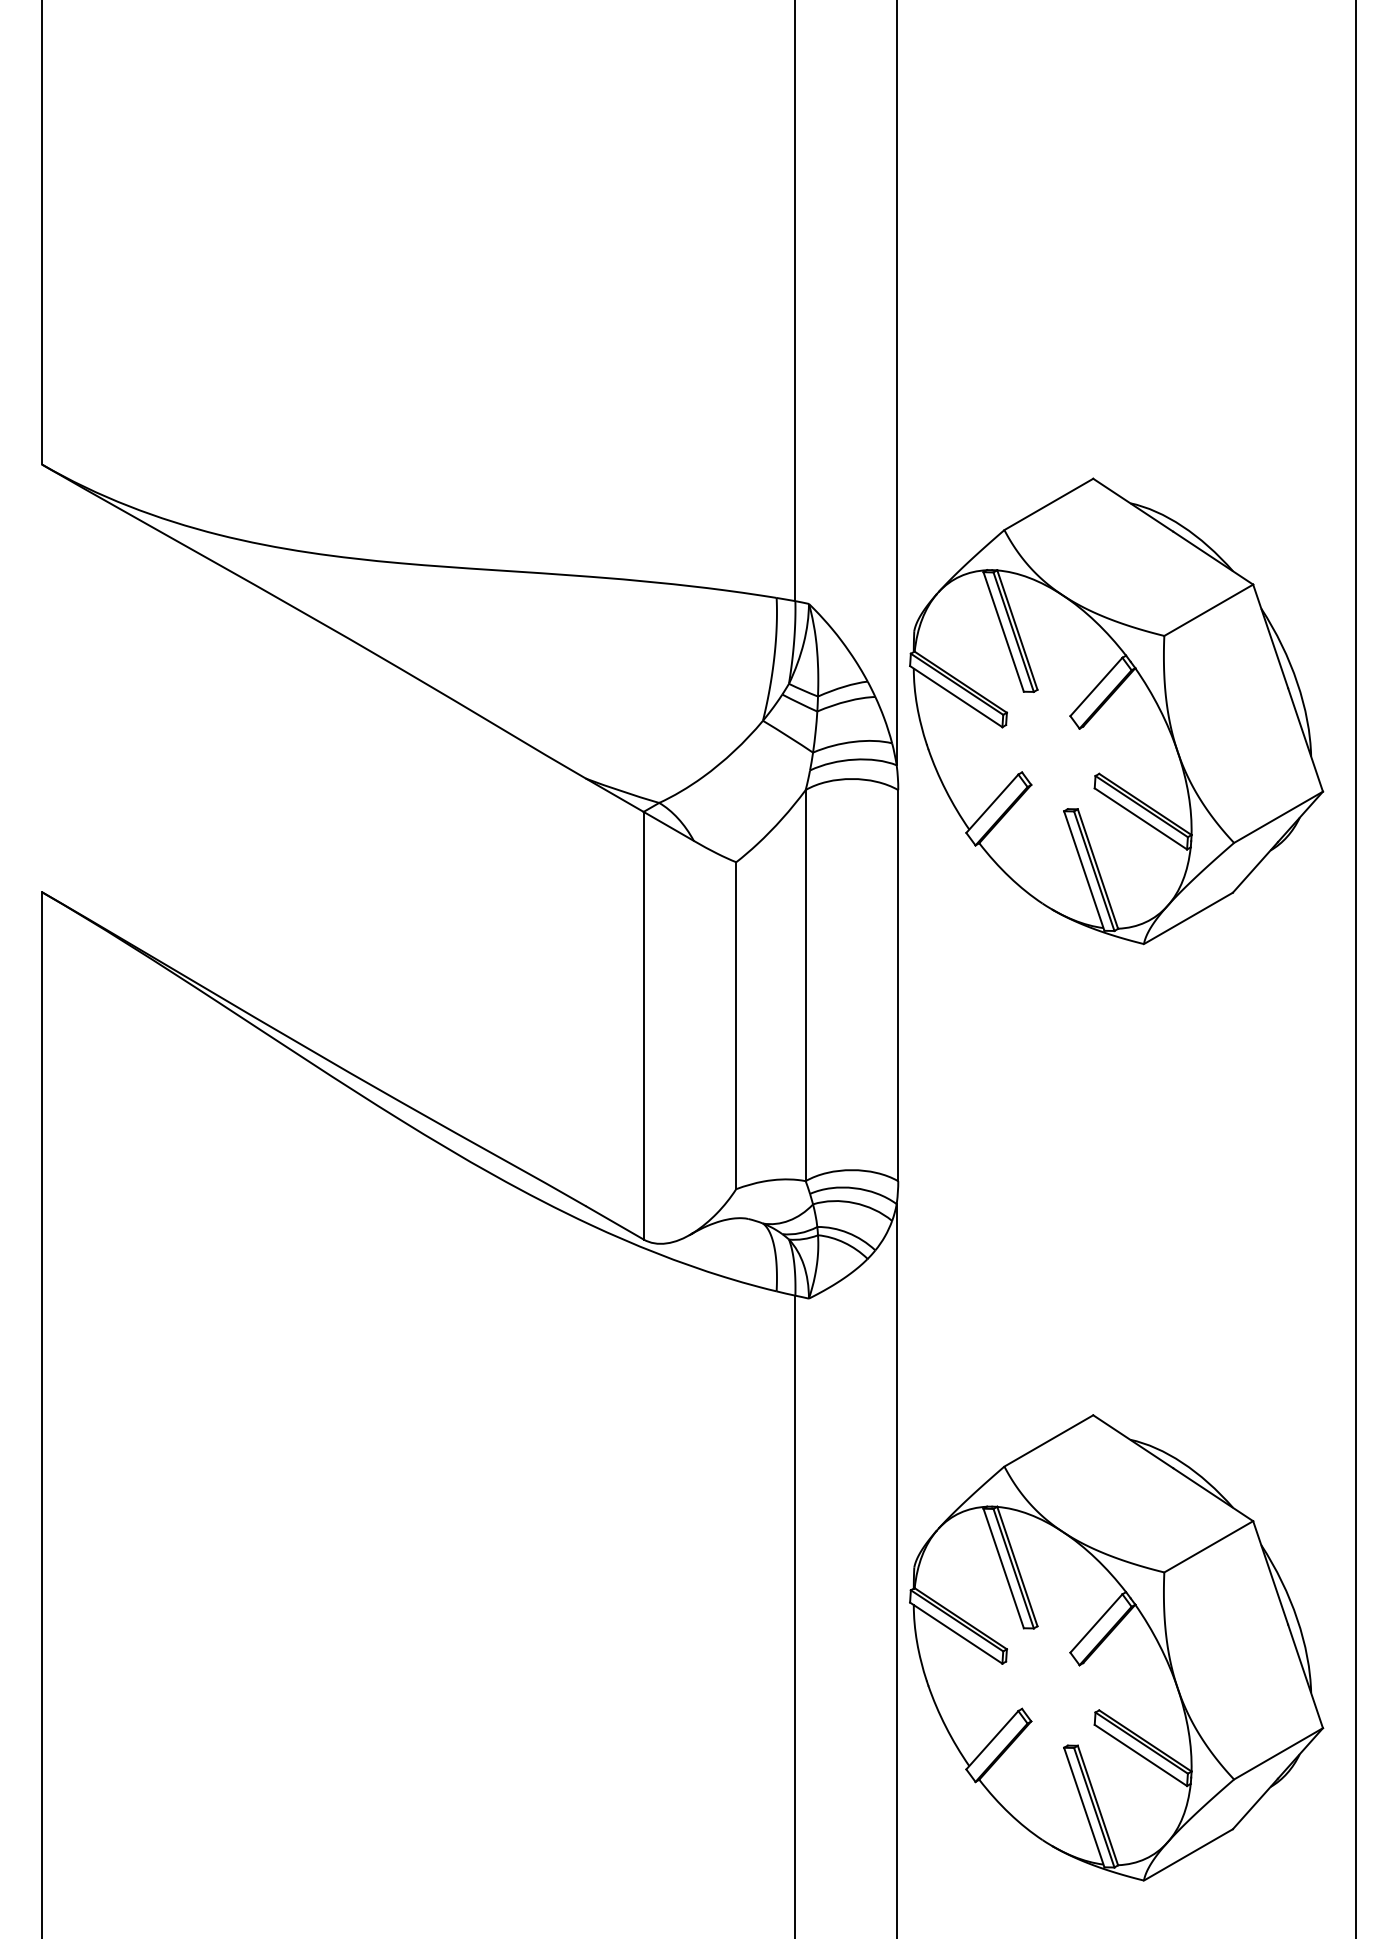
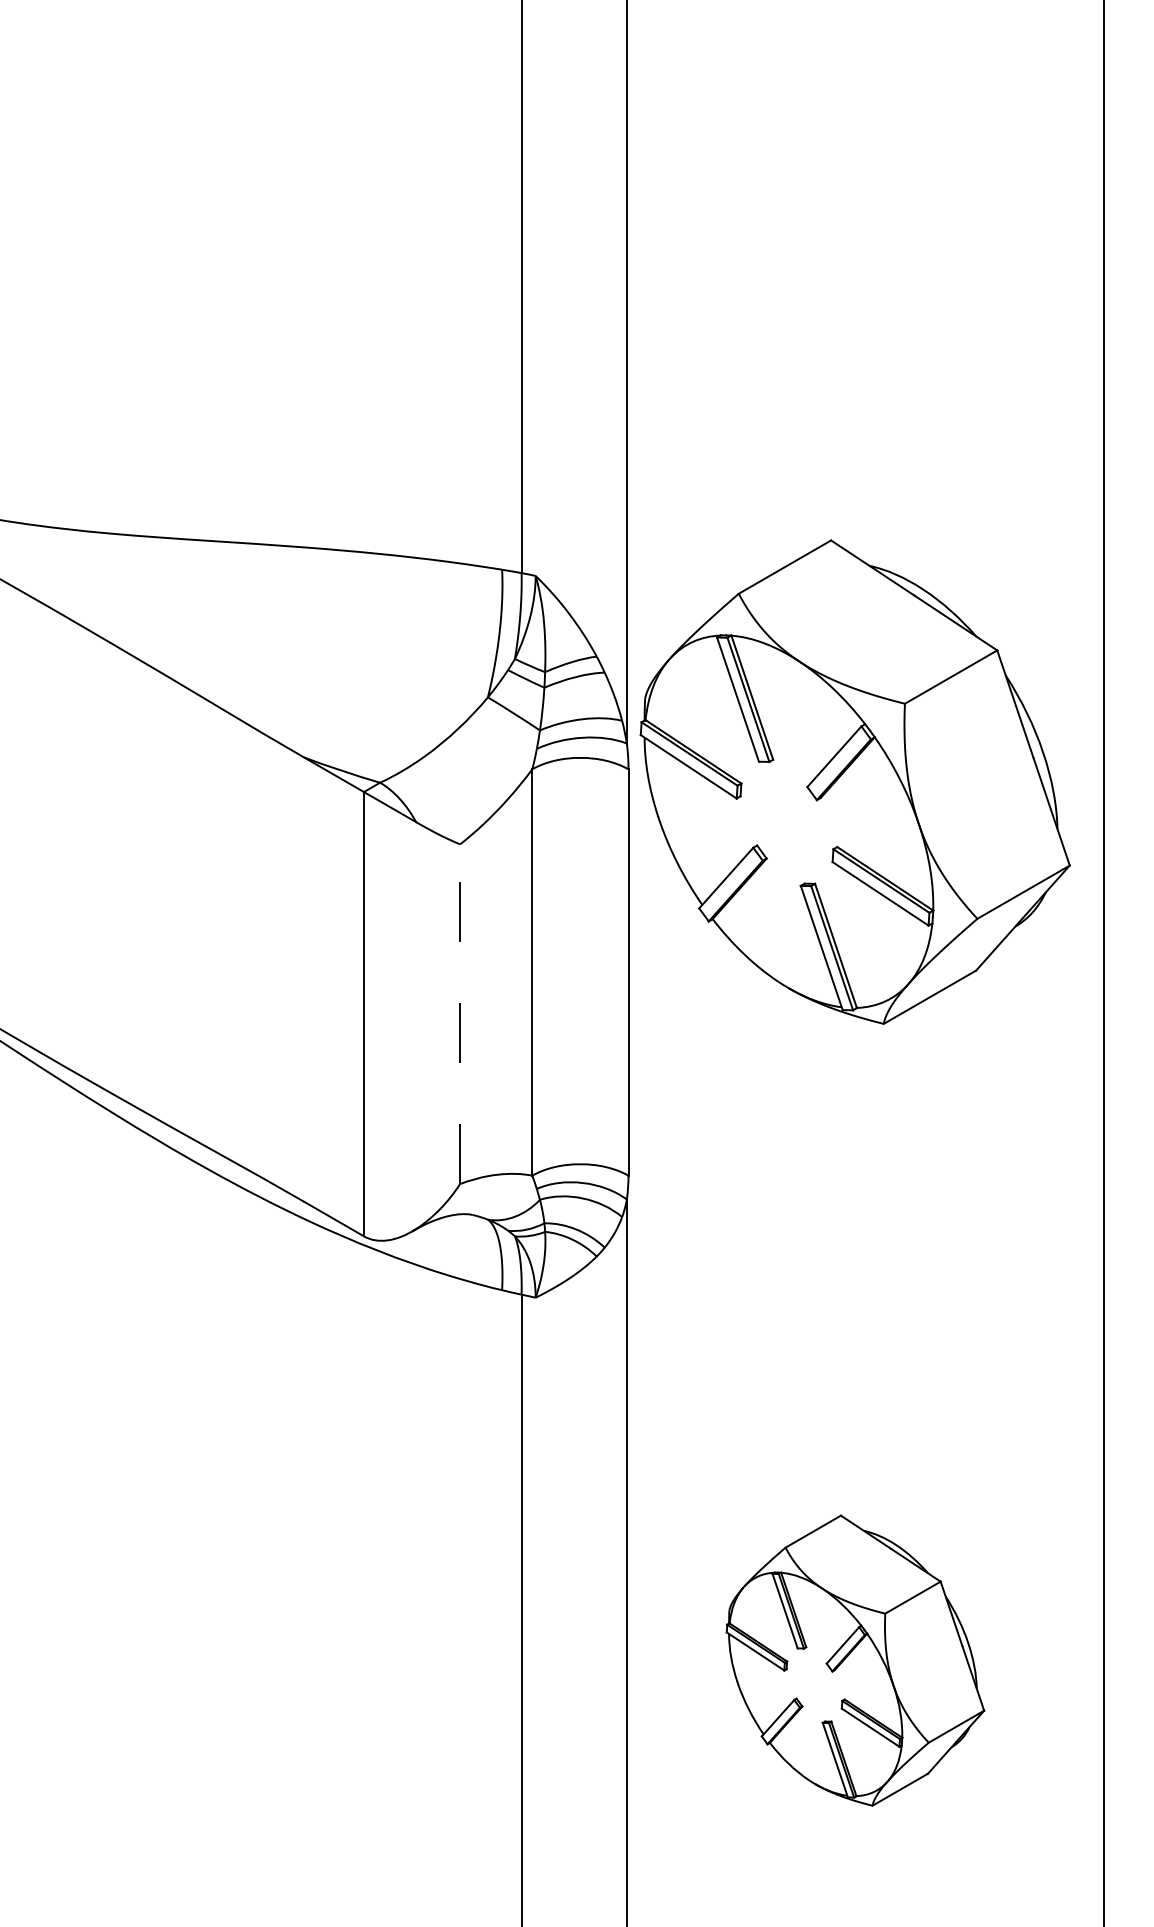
part: (1116, 711) -> (855, 782), moved
line: (736, 1025) -> (460, 1013), solid -> dashed
part: (1116, 1647) -> (855, 1660), size x0.6

